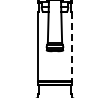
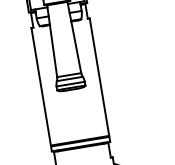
line: (72, 47) -> (100, 78), dashed -> solid

